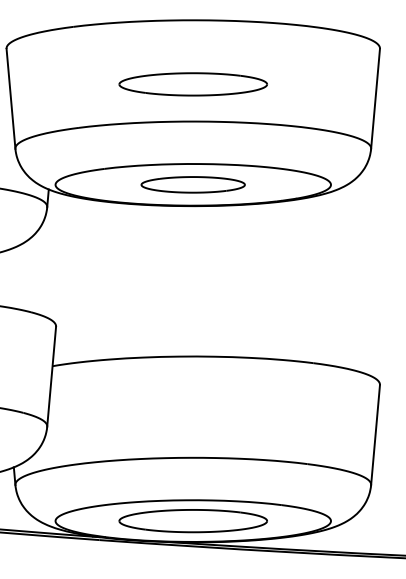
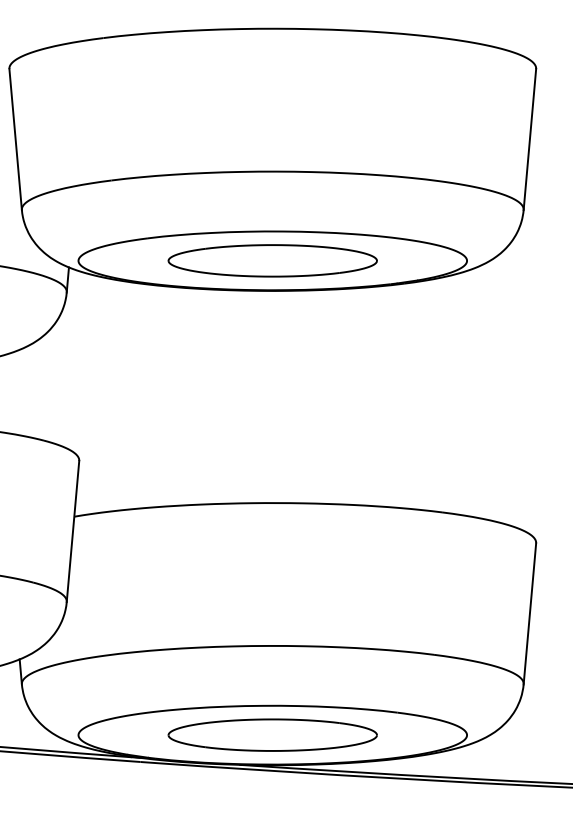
part: (193, 83) -> (272, 118), removed
part: (193, 184) -> (272, 260), size x1.43

